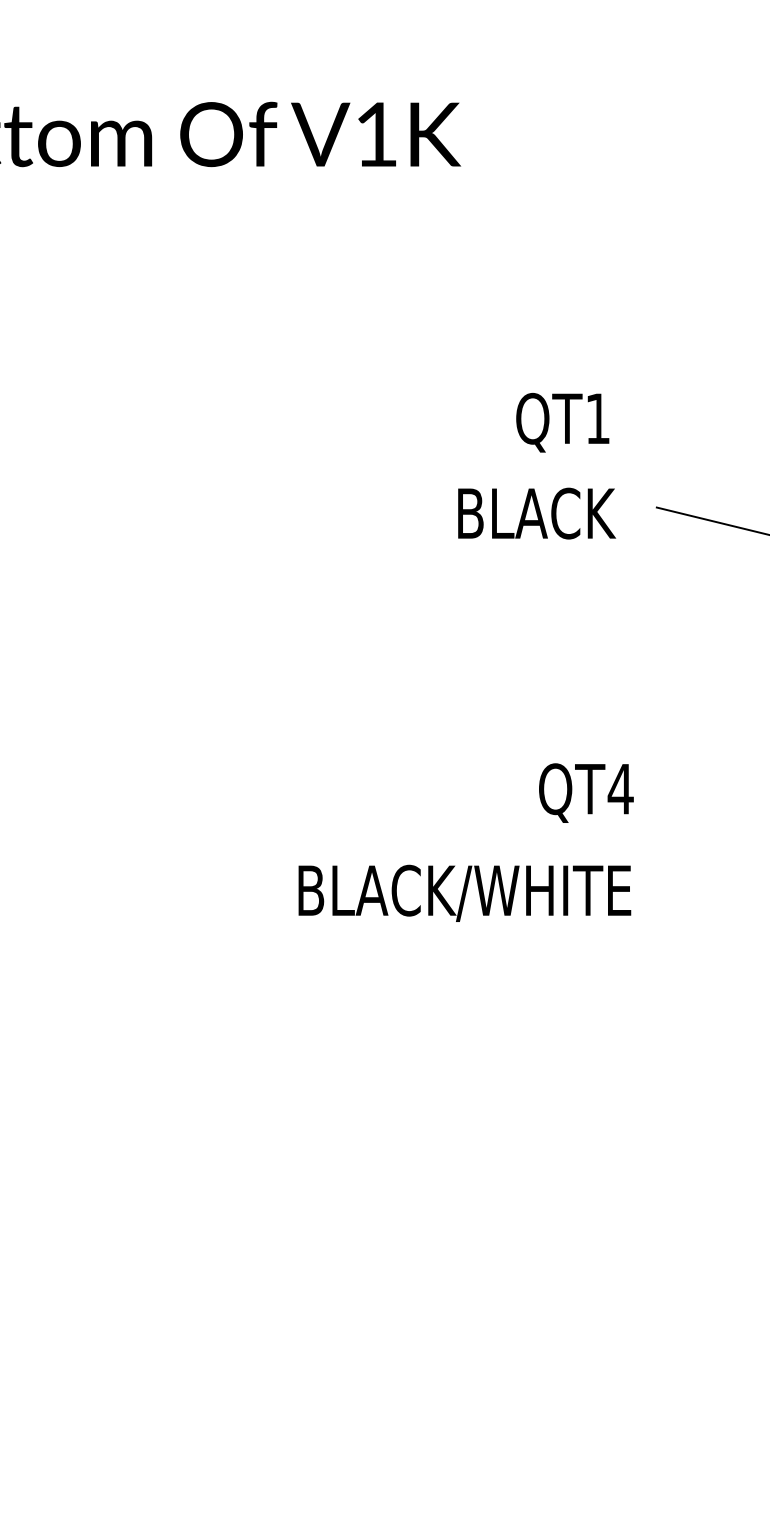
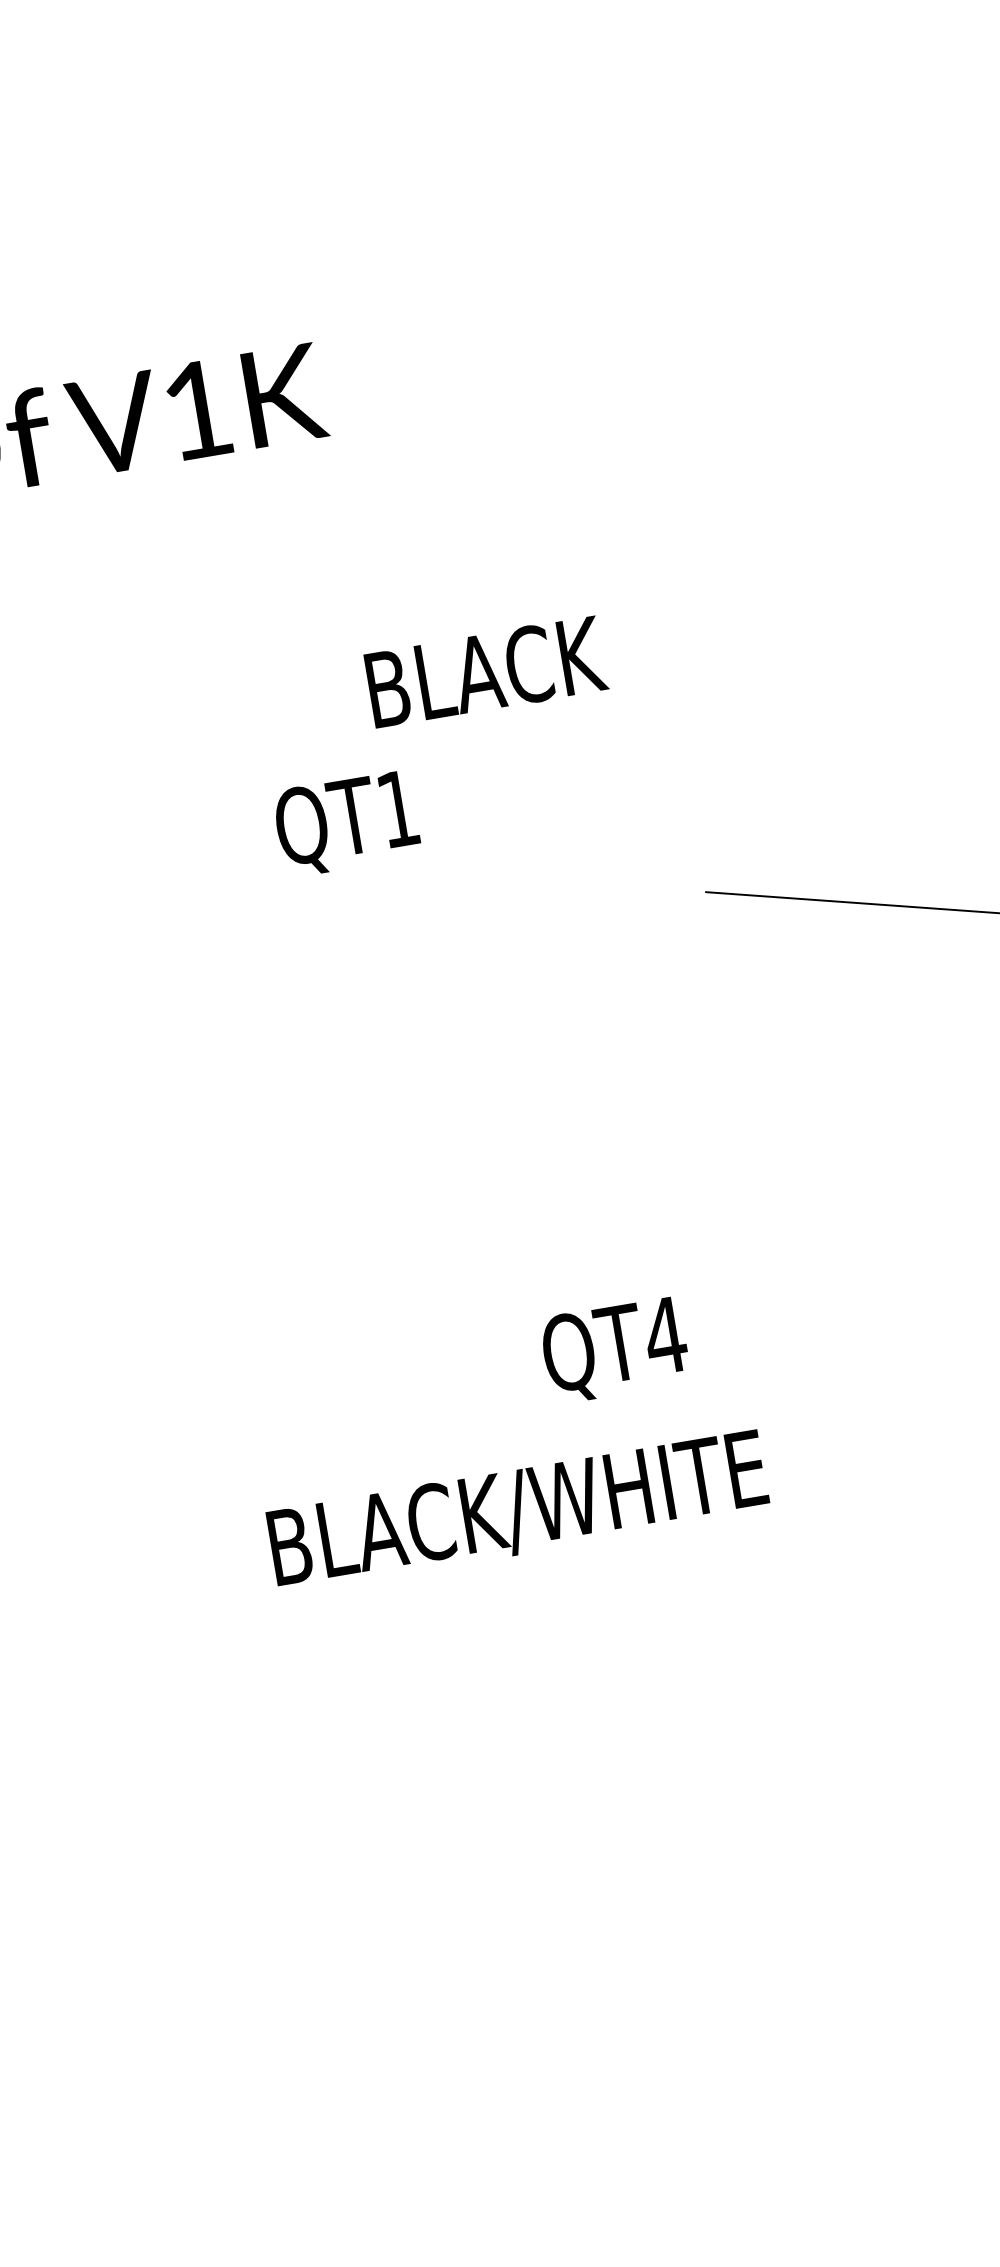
text: (562, 422) -> (346, 823), moved
text: (536, 513) -> (485, 671), moved
text: (586, 792) -> (615, 1349), moved

